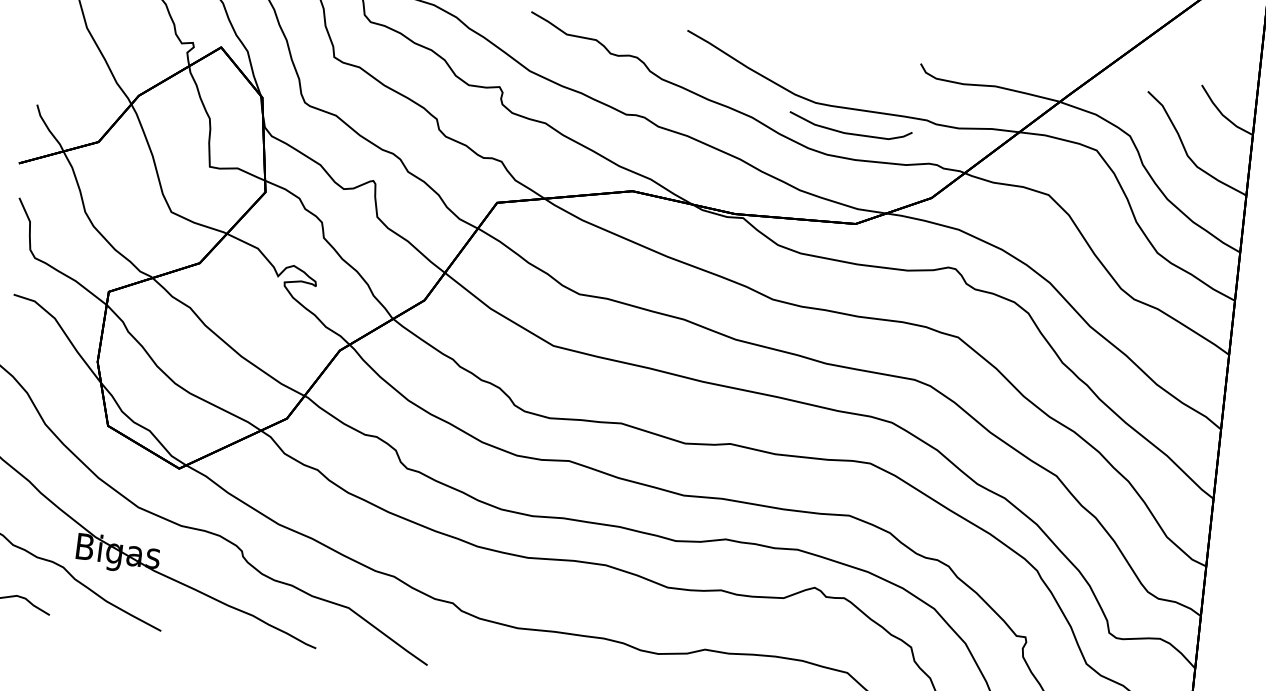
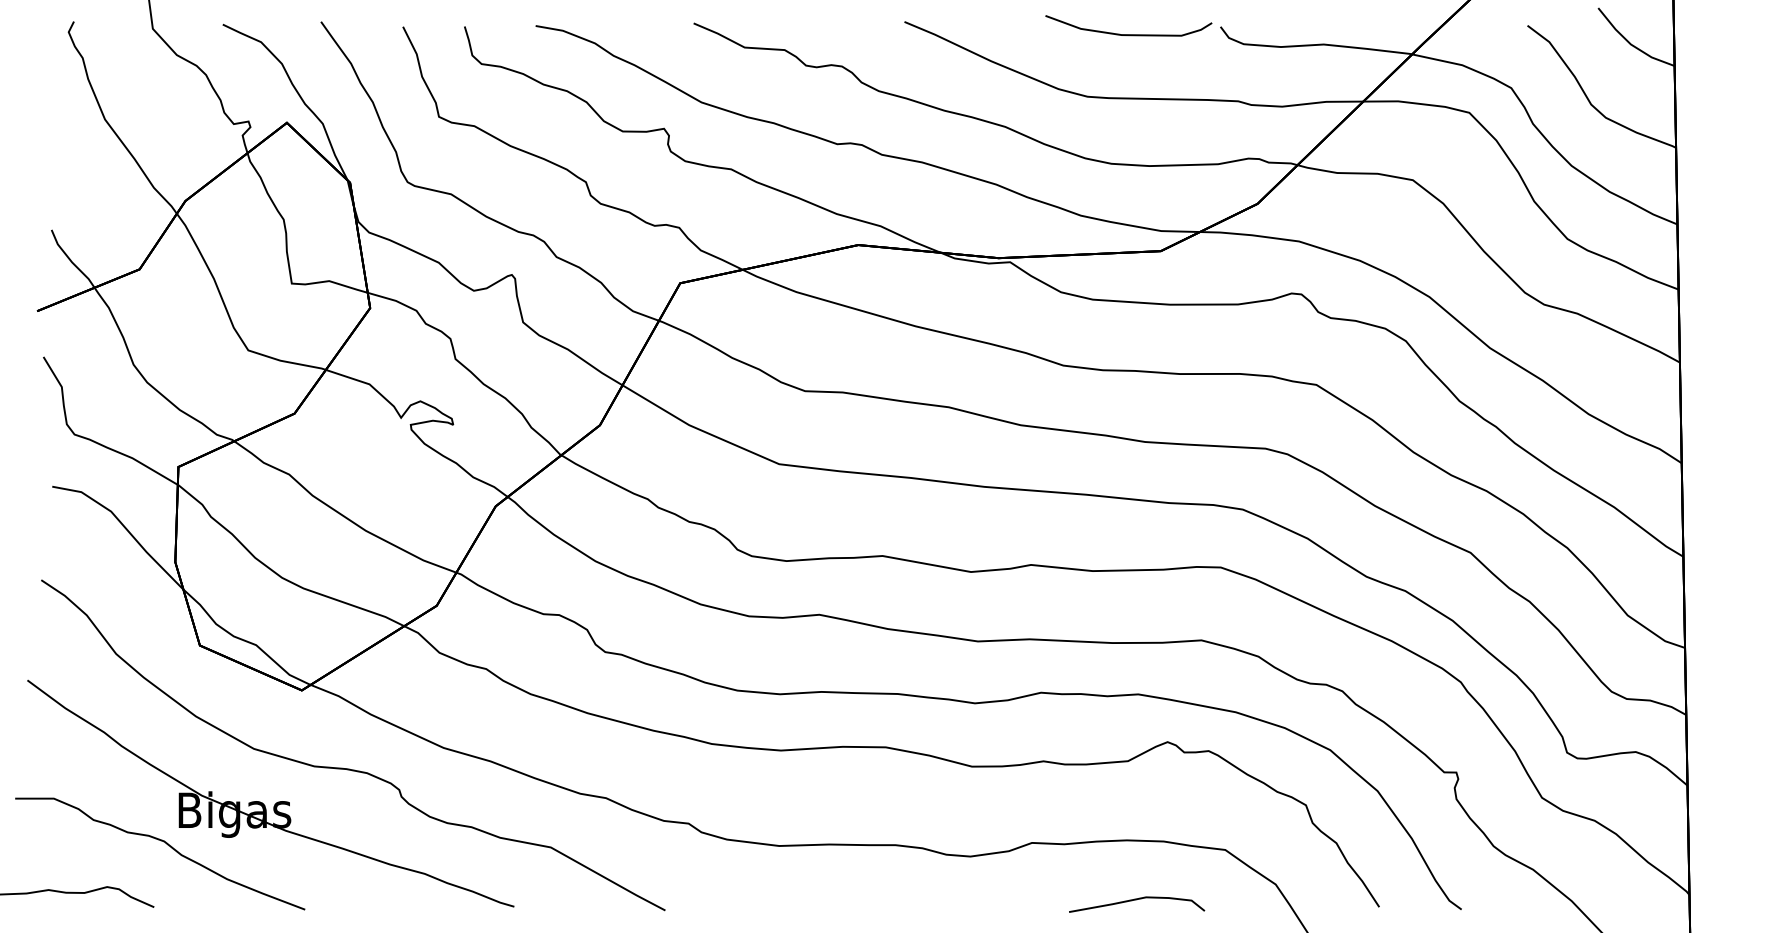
curve: (849, 133) -> (1128, 34), moved

